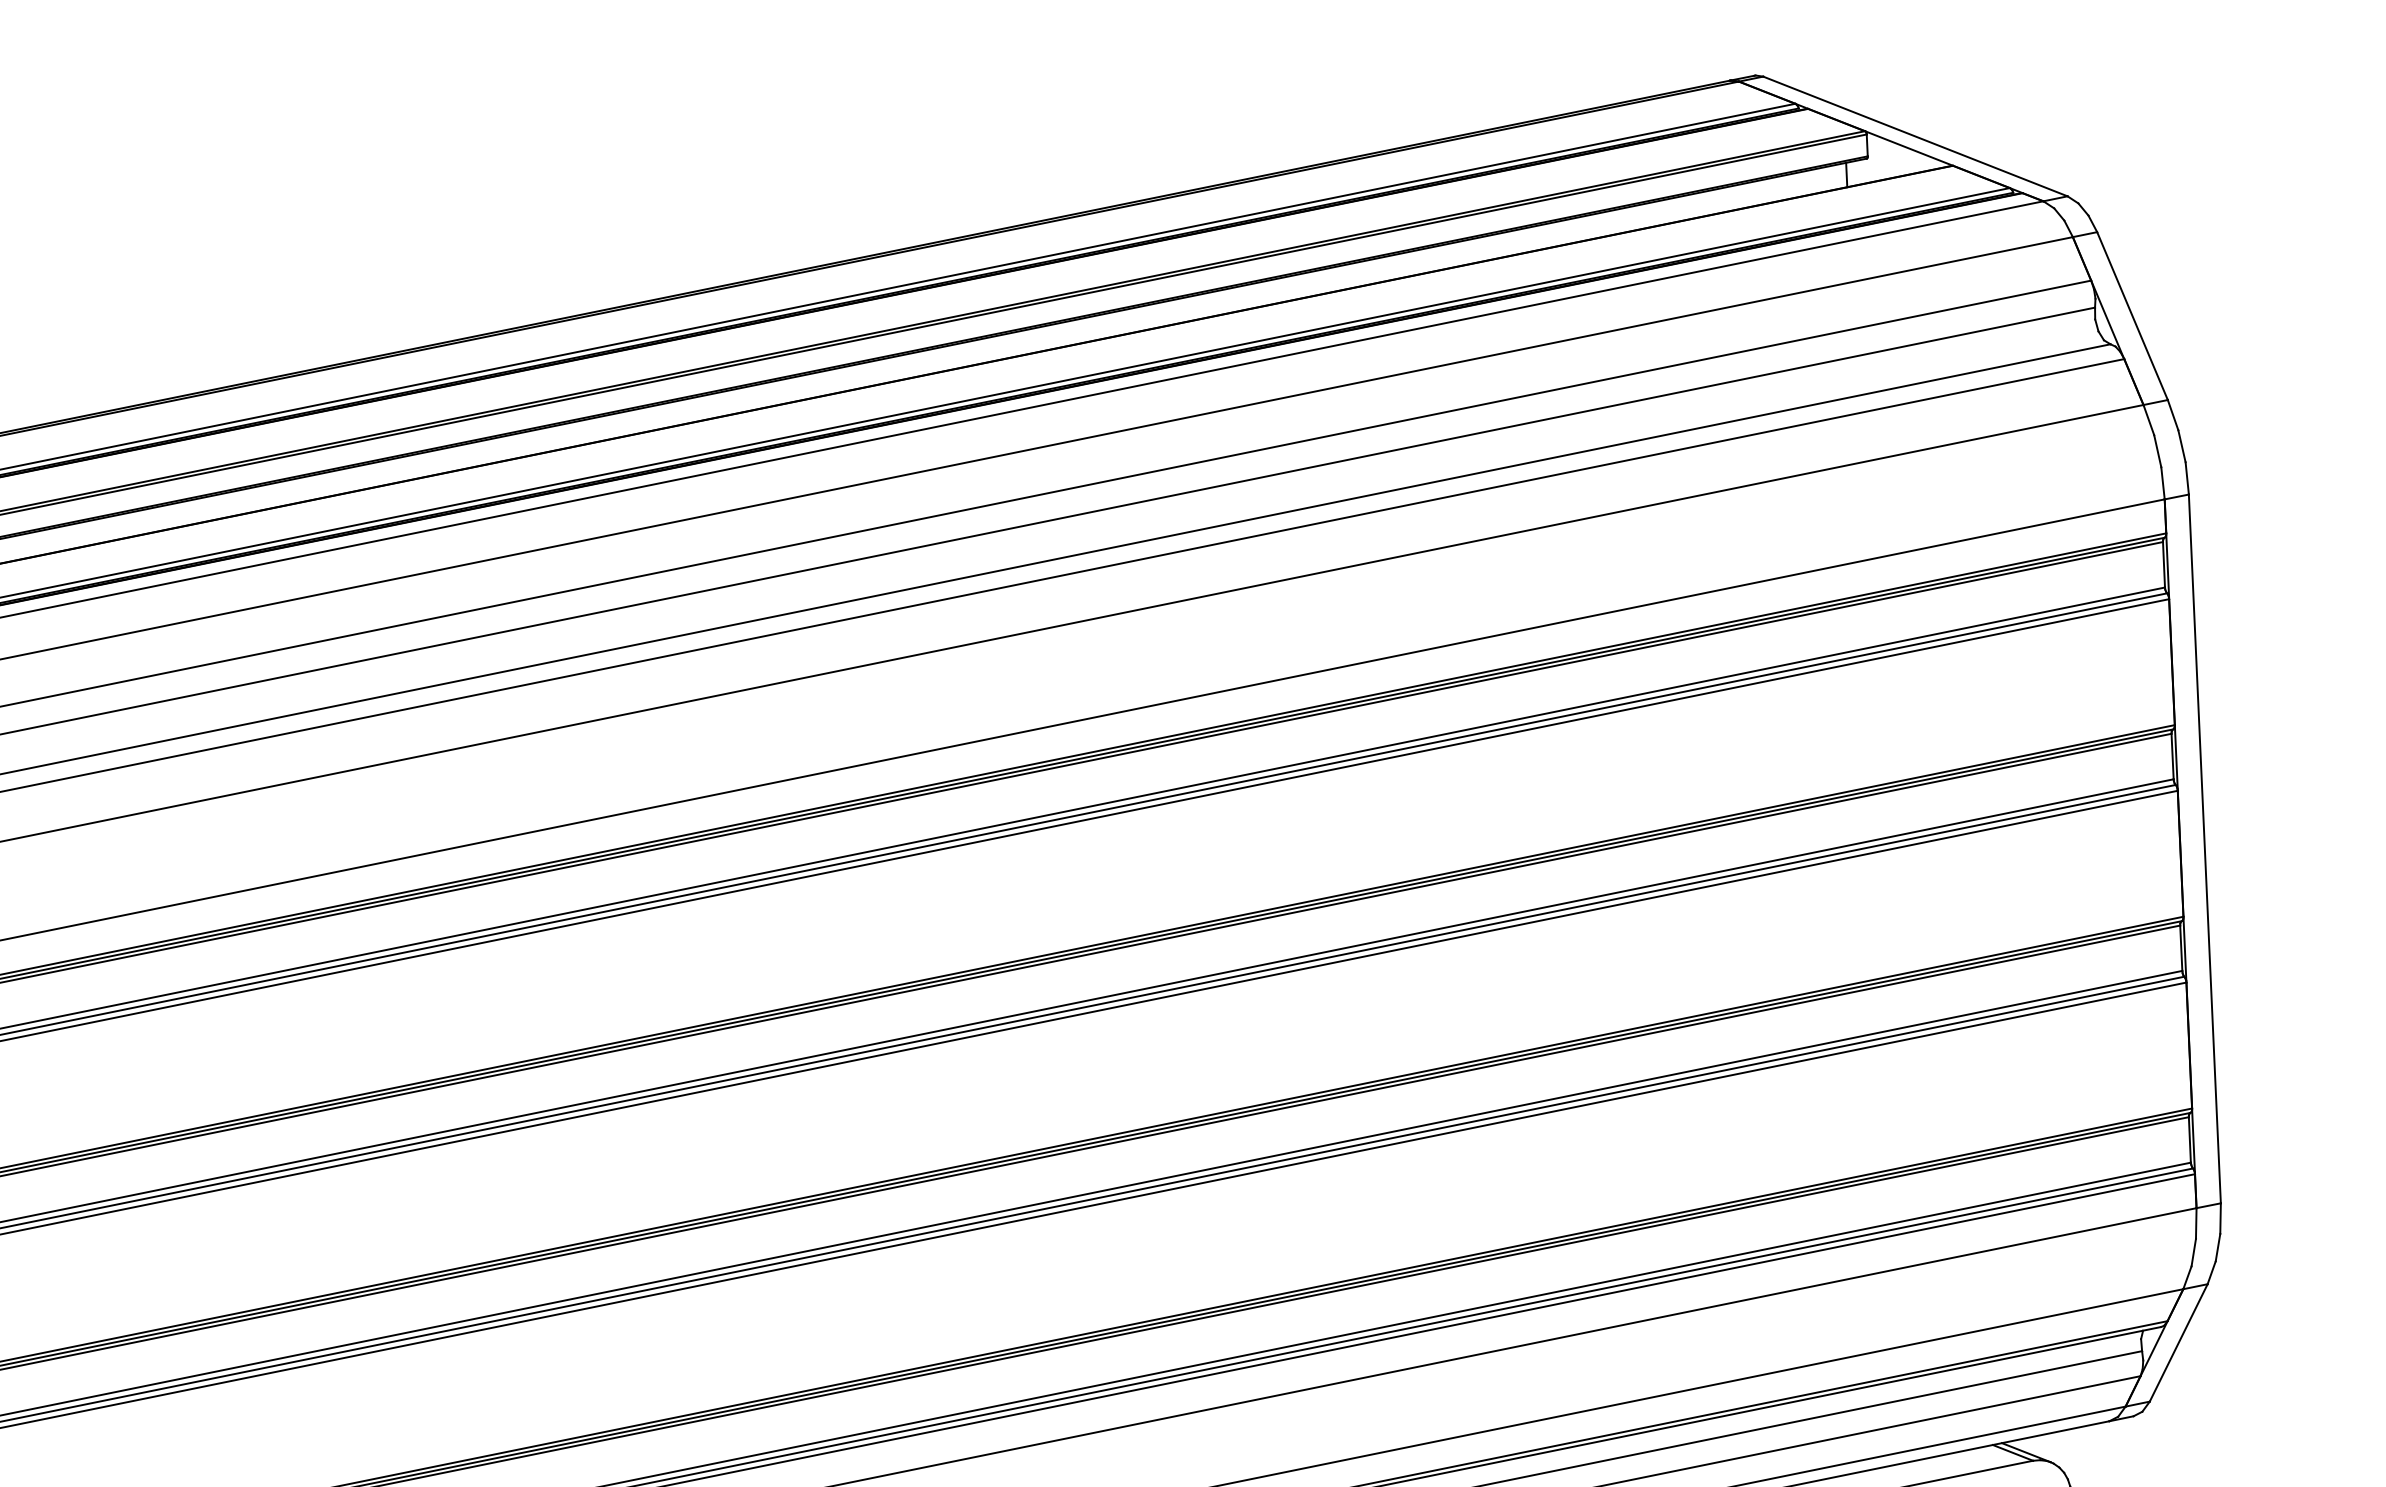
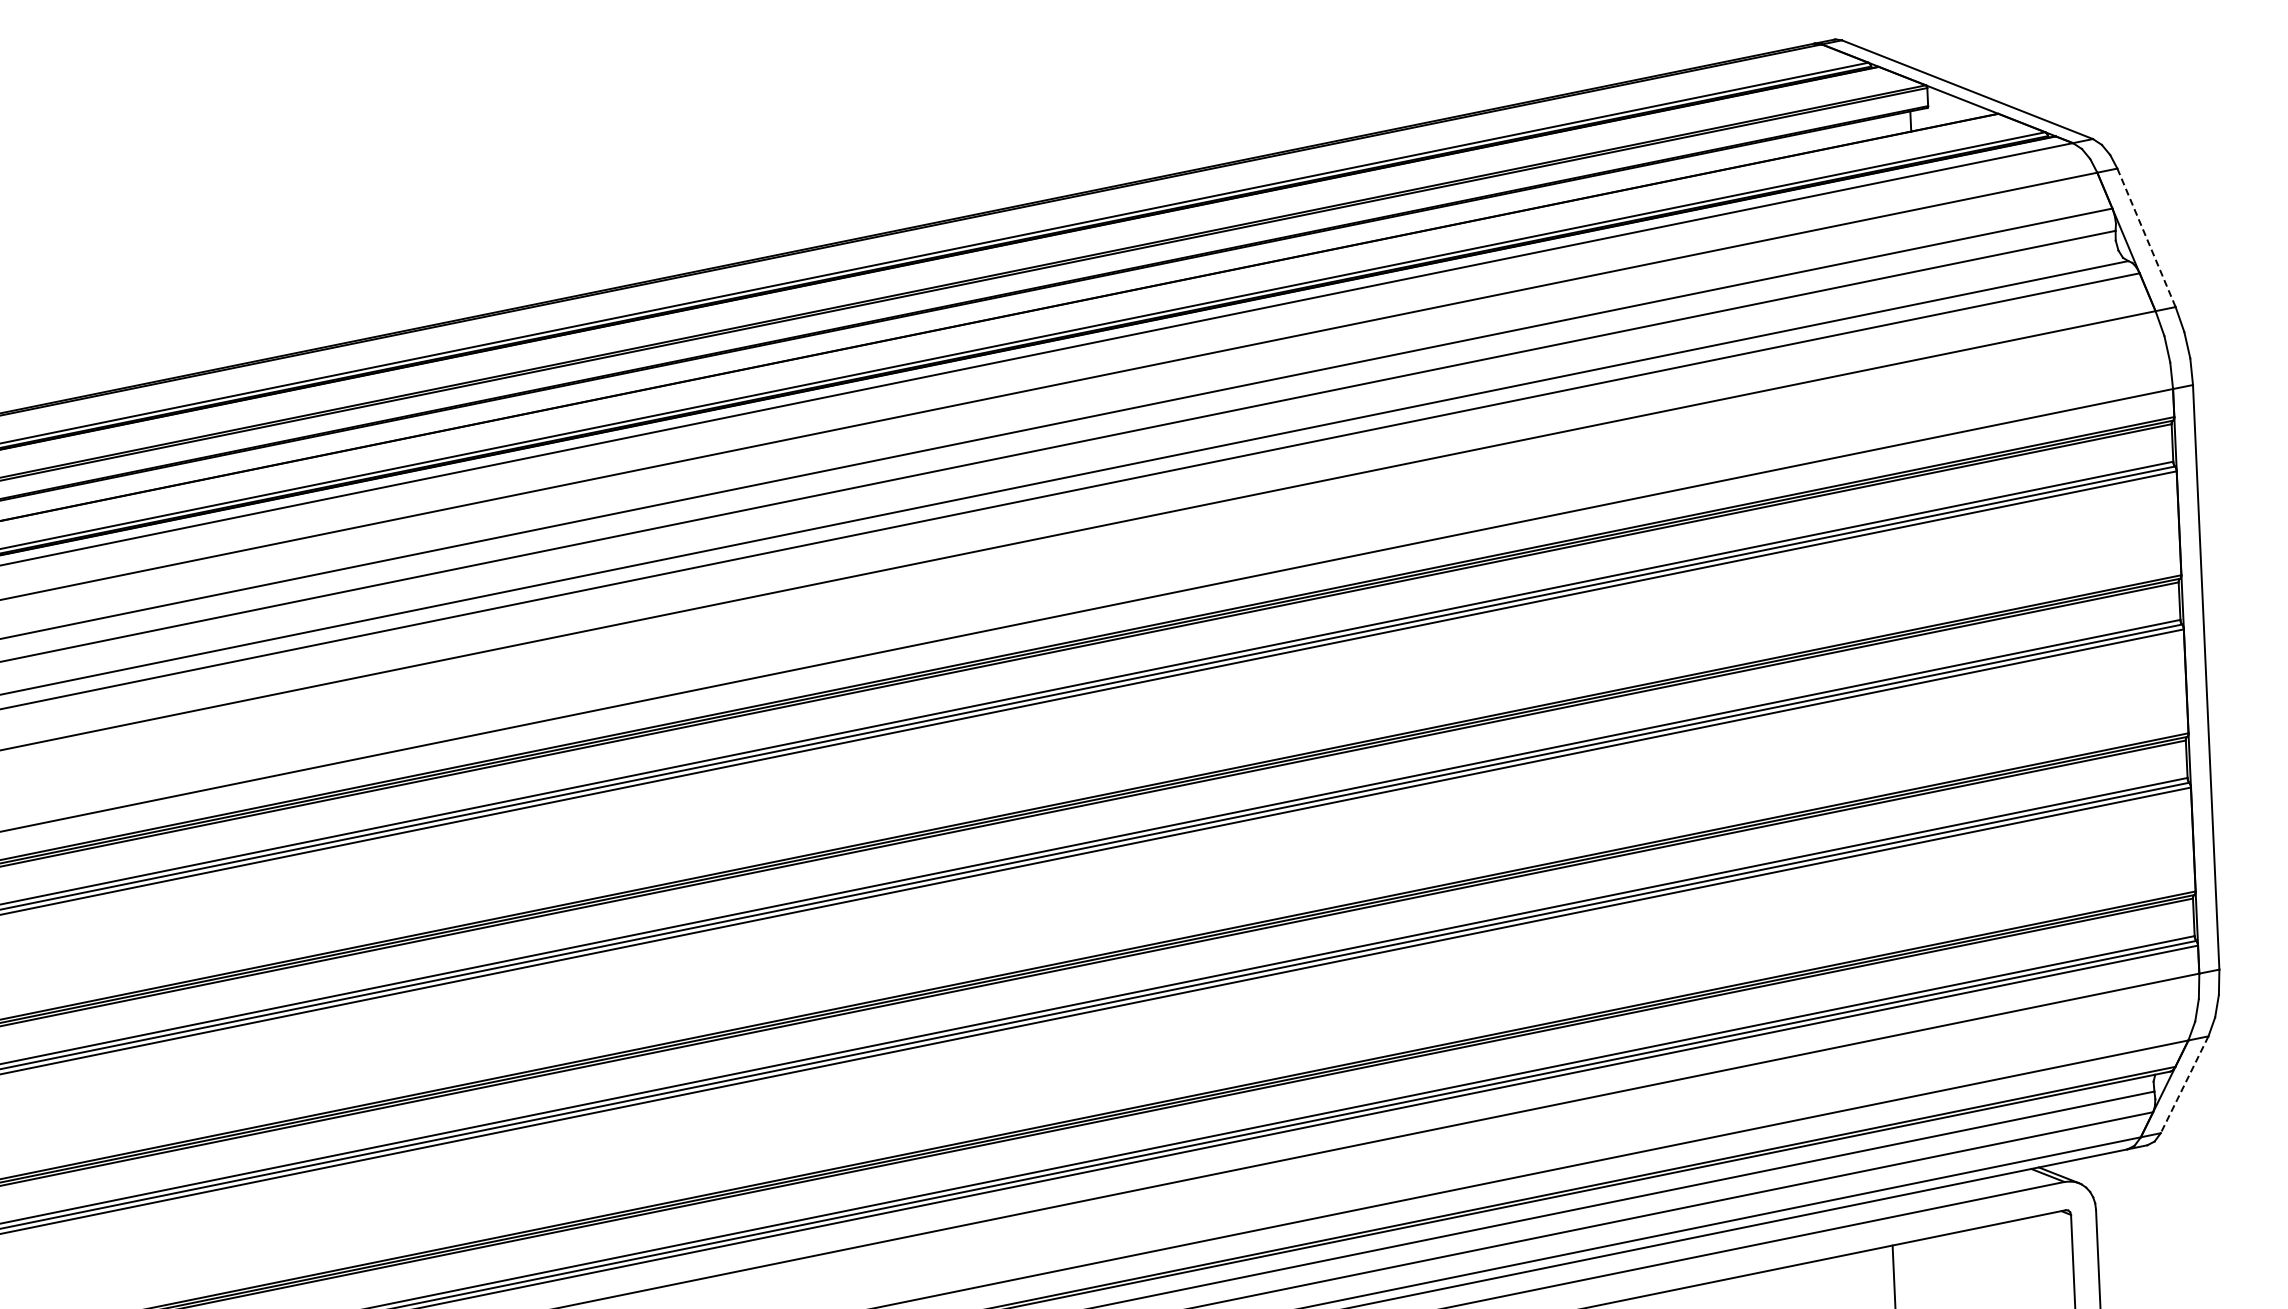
line: (2132, 316) -> (2146, 238), solid -> dashed
line: (2178, 1342) -> (2184, 1084), solid -> dashed

